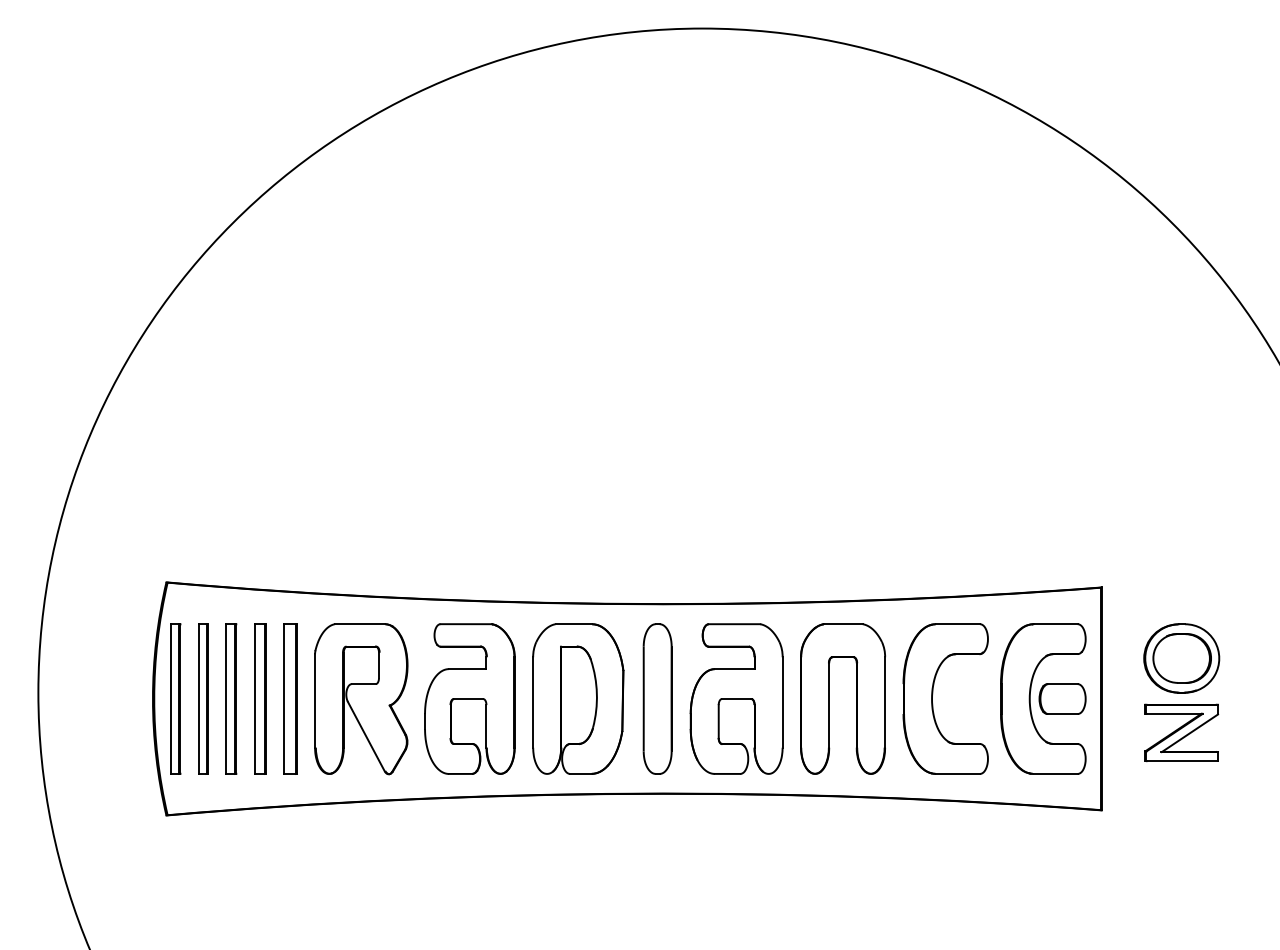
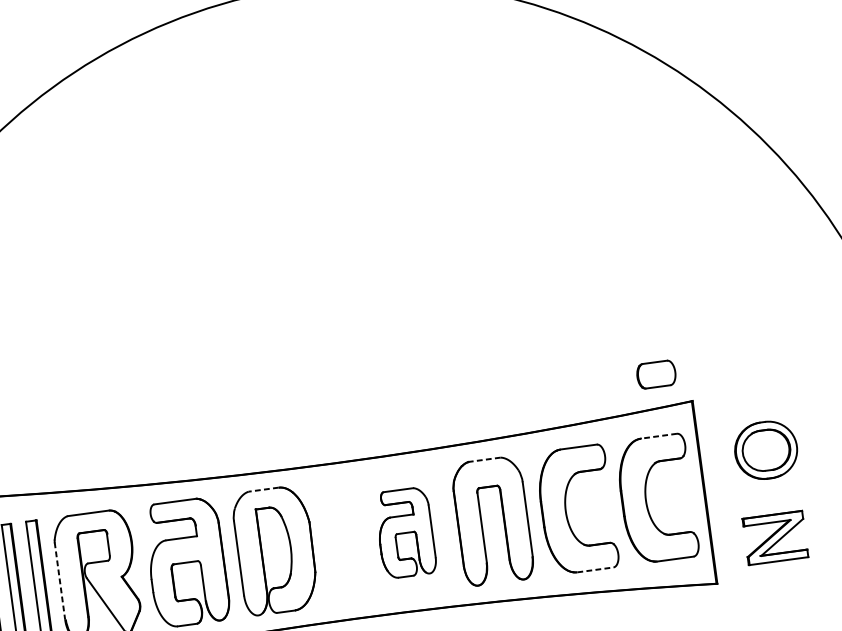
line: (573, 624) -> (263, 489), solid -> dashed
line: (843, 624) -> (484, 460), solid -> dashed
line: (1055, 624) -> (658, 436), solid -> dashed
part: (657, 698) -> (340, 541), removed
part: (736, 698) -> (405, 532), size x0.7
part: (1062, 698) -> (656, 374), moved
line: (315, 701) -> (60, 581), solid -> dashed
part: (1181, 732) -> (775, 537), moved
line: (958, 773) -> (595, 569), solid -> dashed

